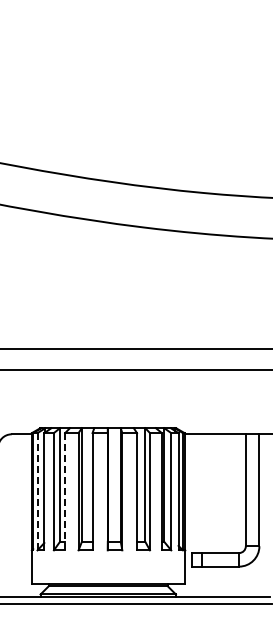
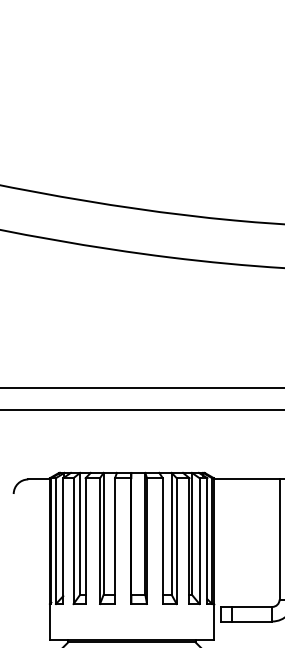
line: (37, 491) -> (55, 540), dashed -> solid
line: (65, 491) -> (86, 540), dashed -> solid

